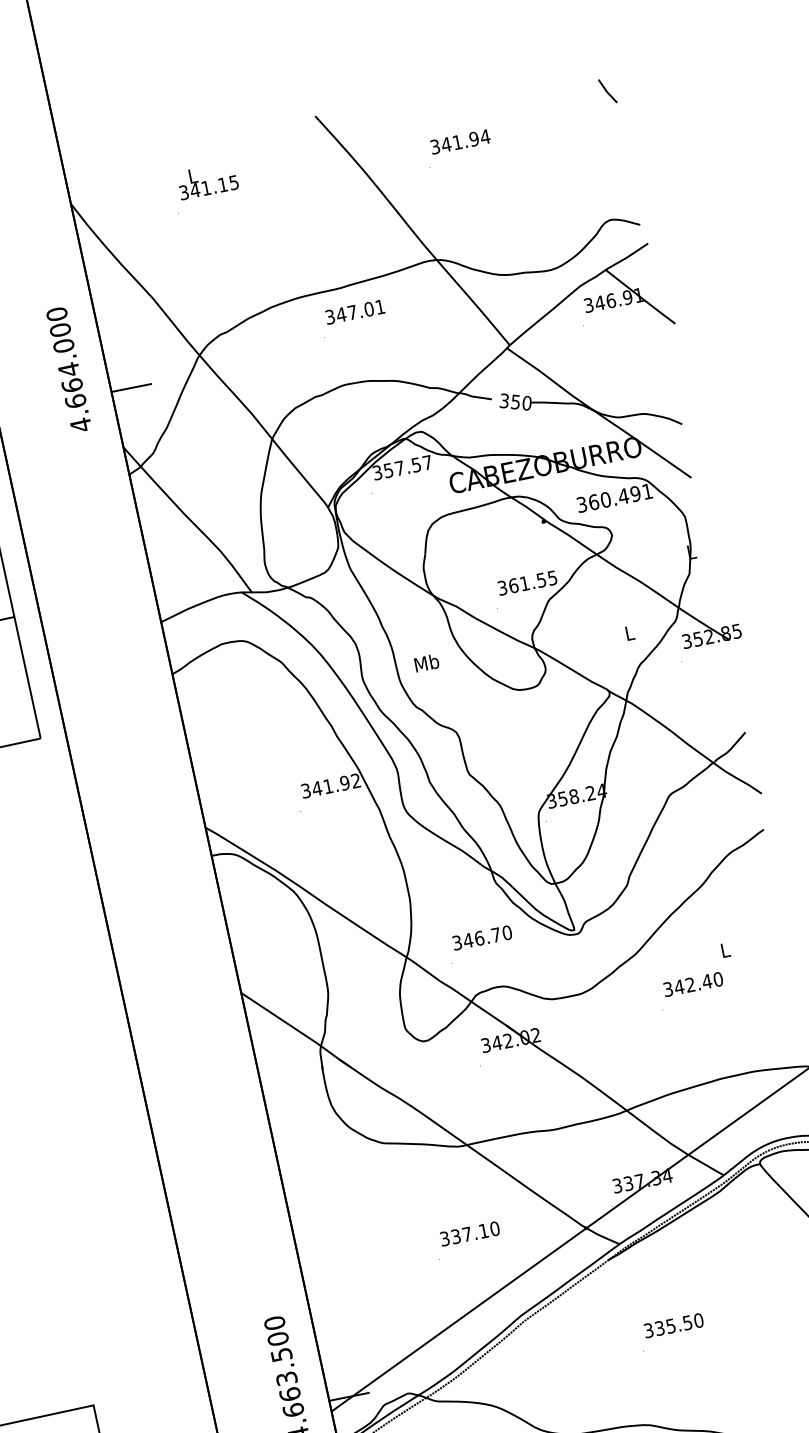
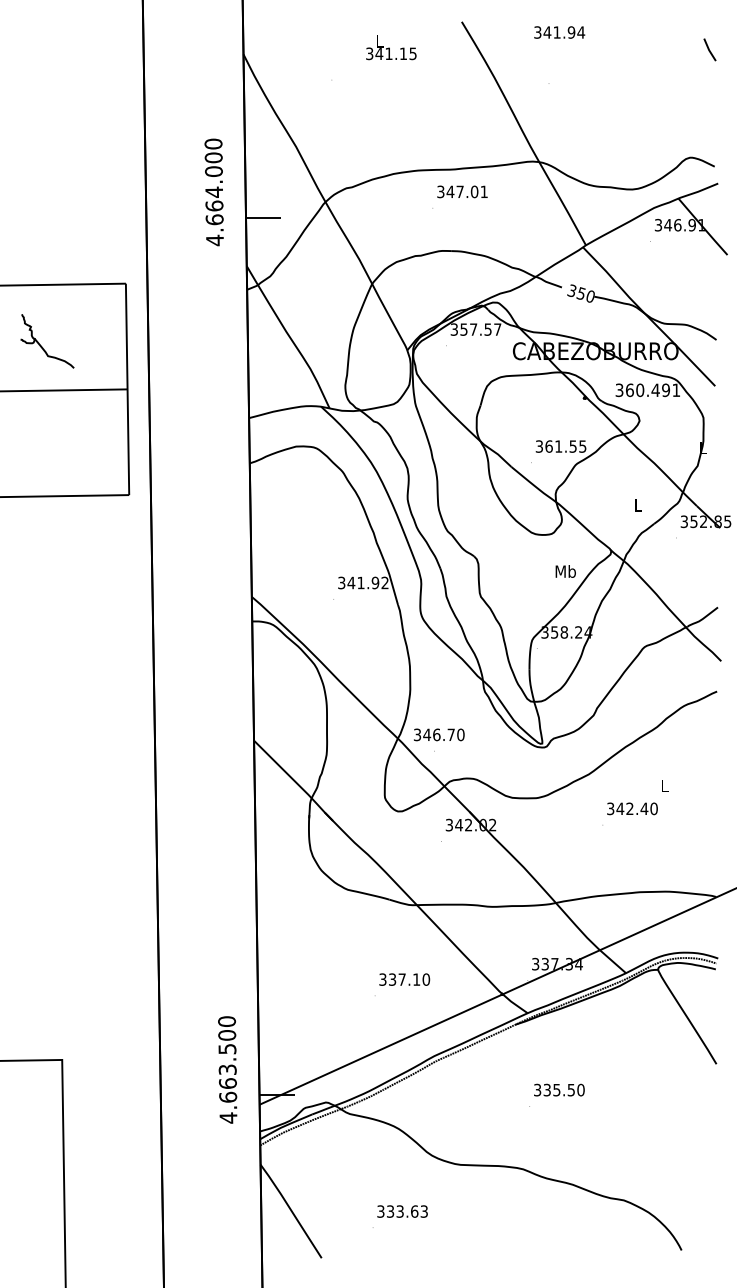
text: (460, 141) -> (559, 32), moved
text: (207, 180) -> (391, 47), moved
text: (426, 663) -> (565, 571), moved
text: (482, 937) -> (439, 734), moved

